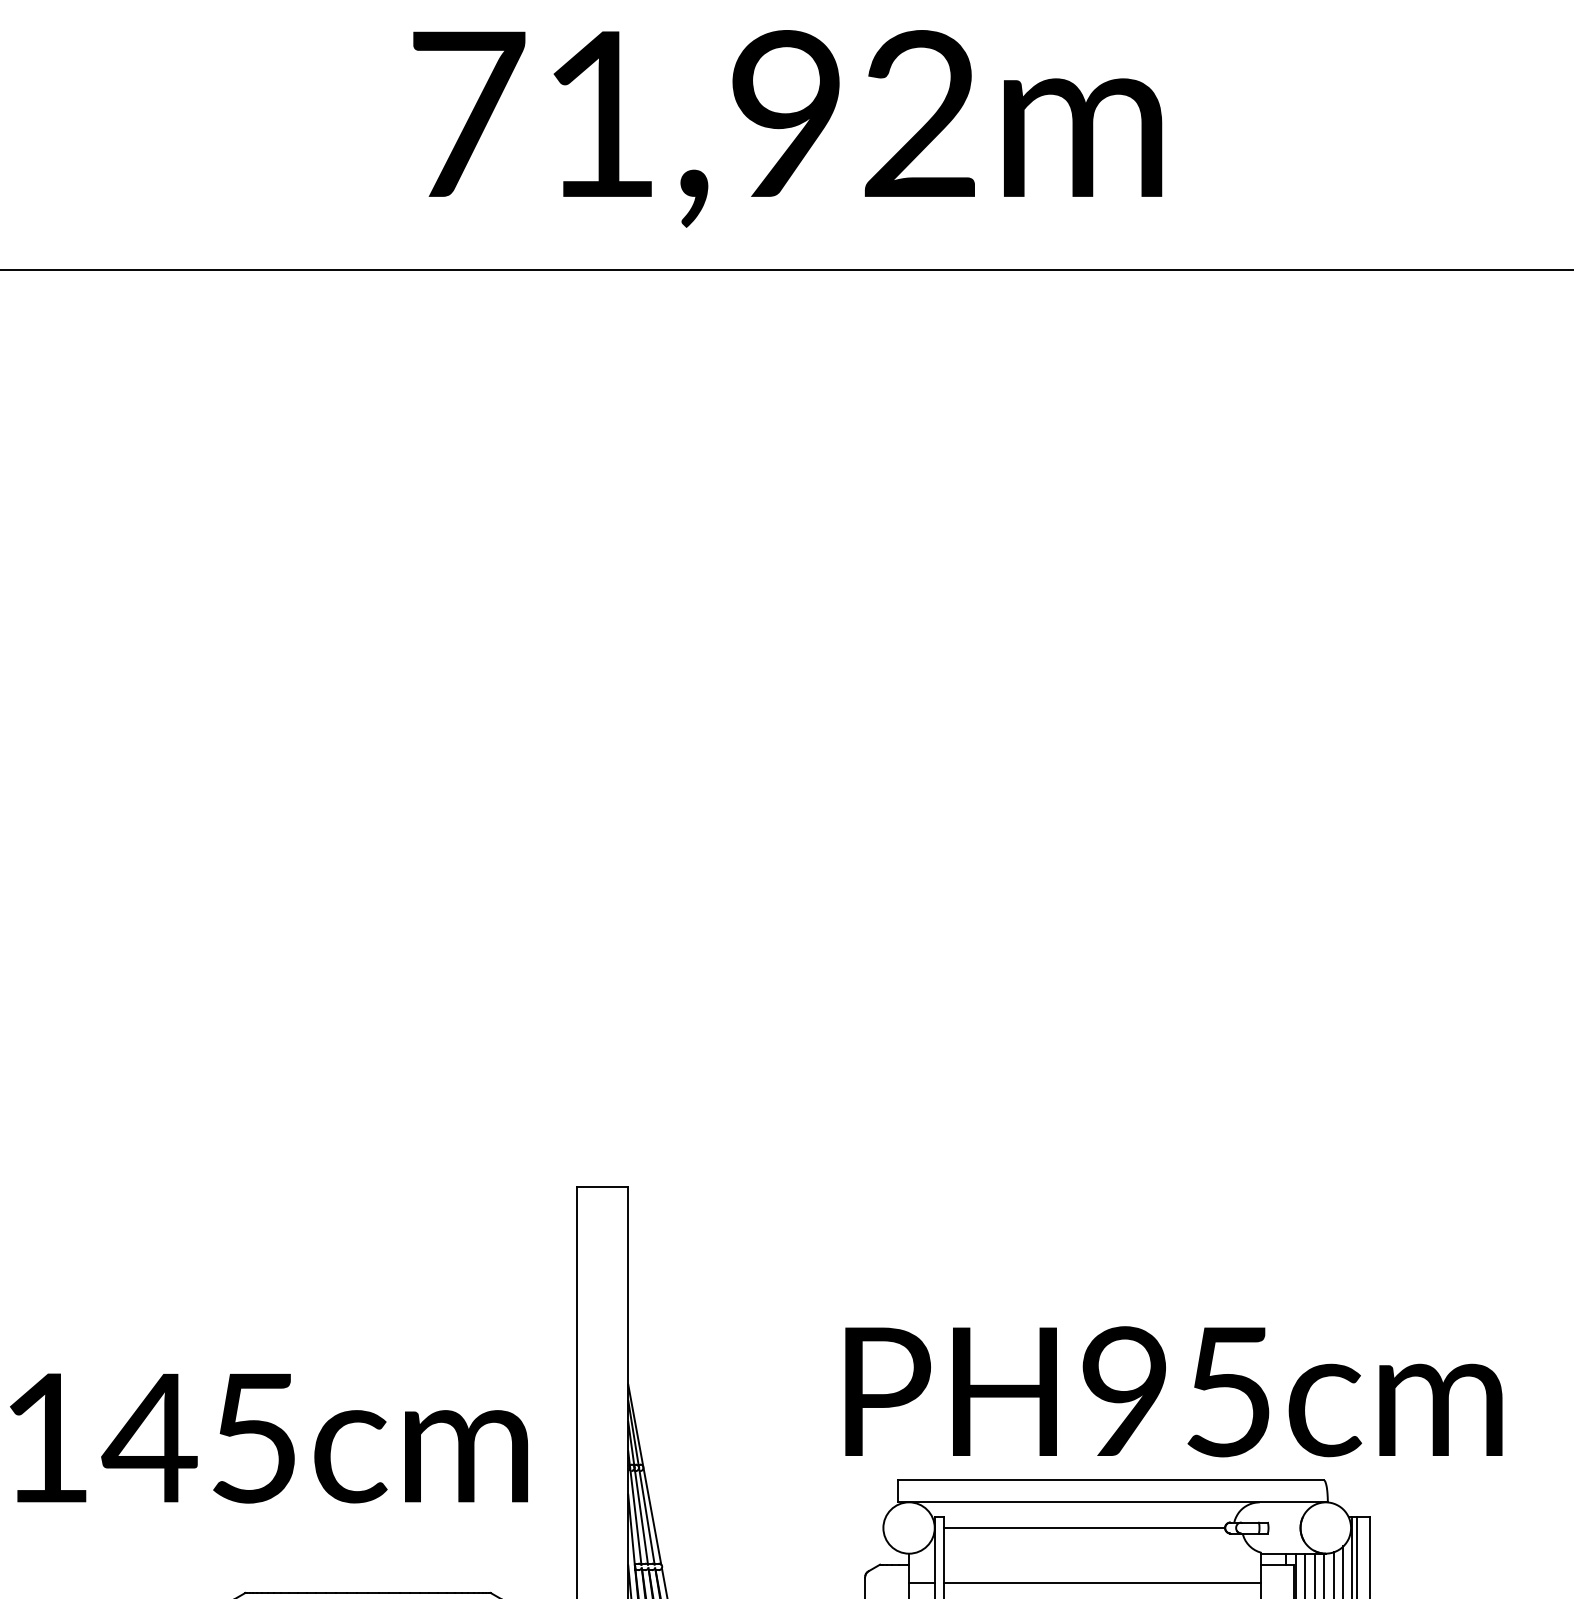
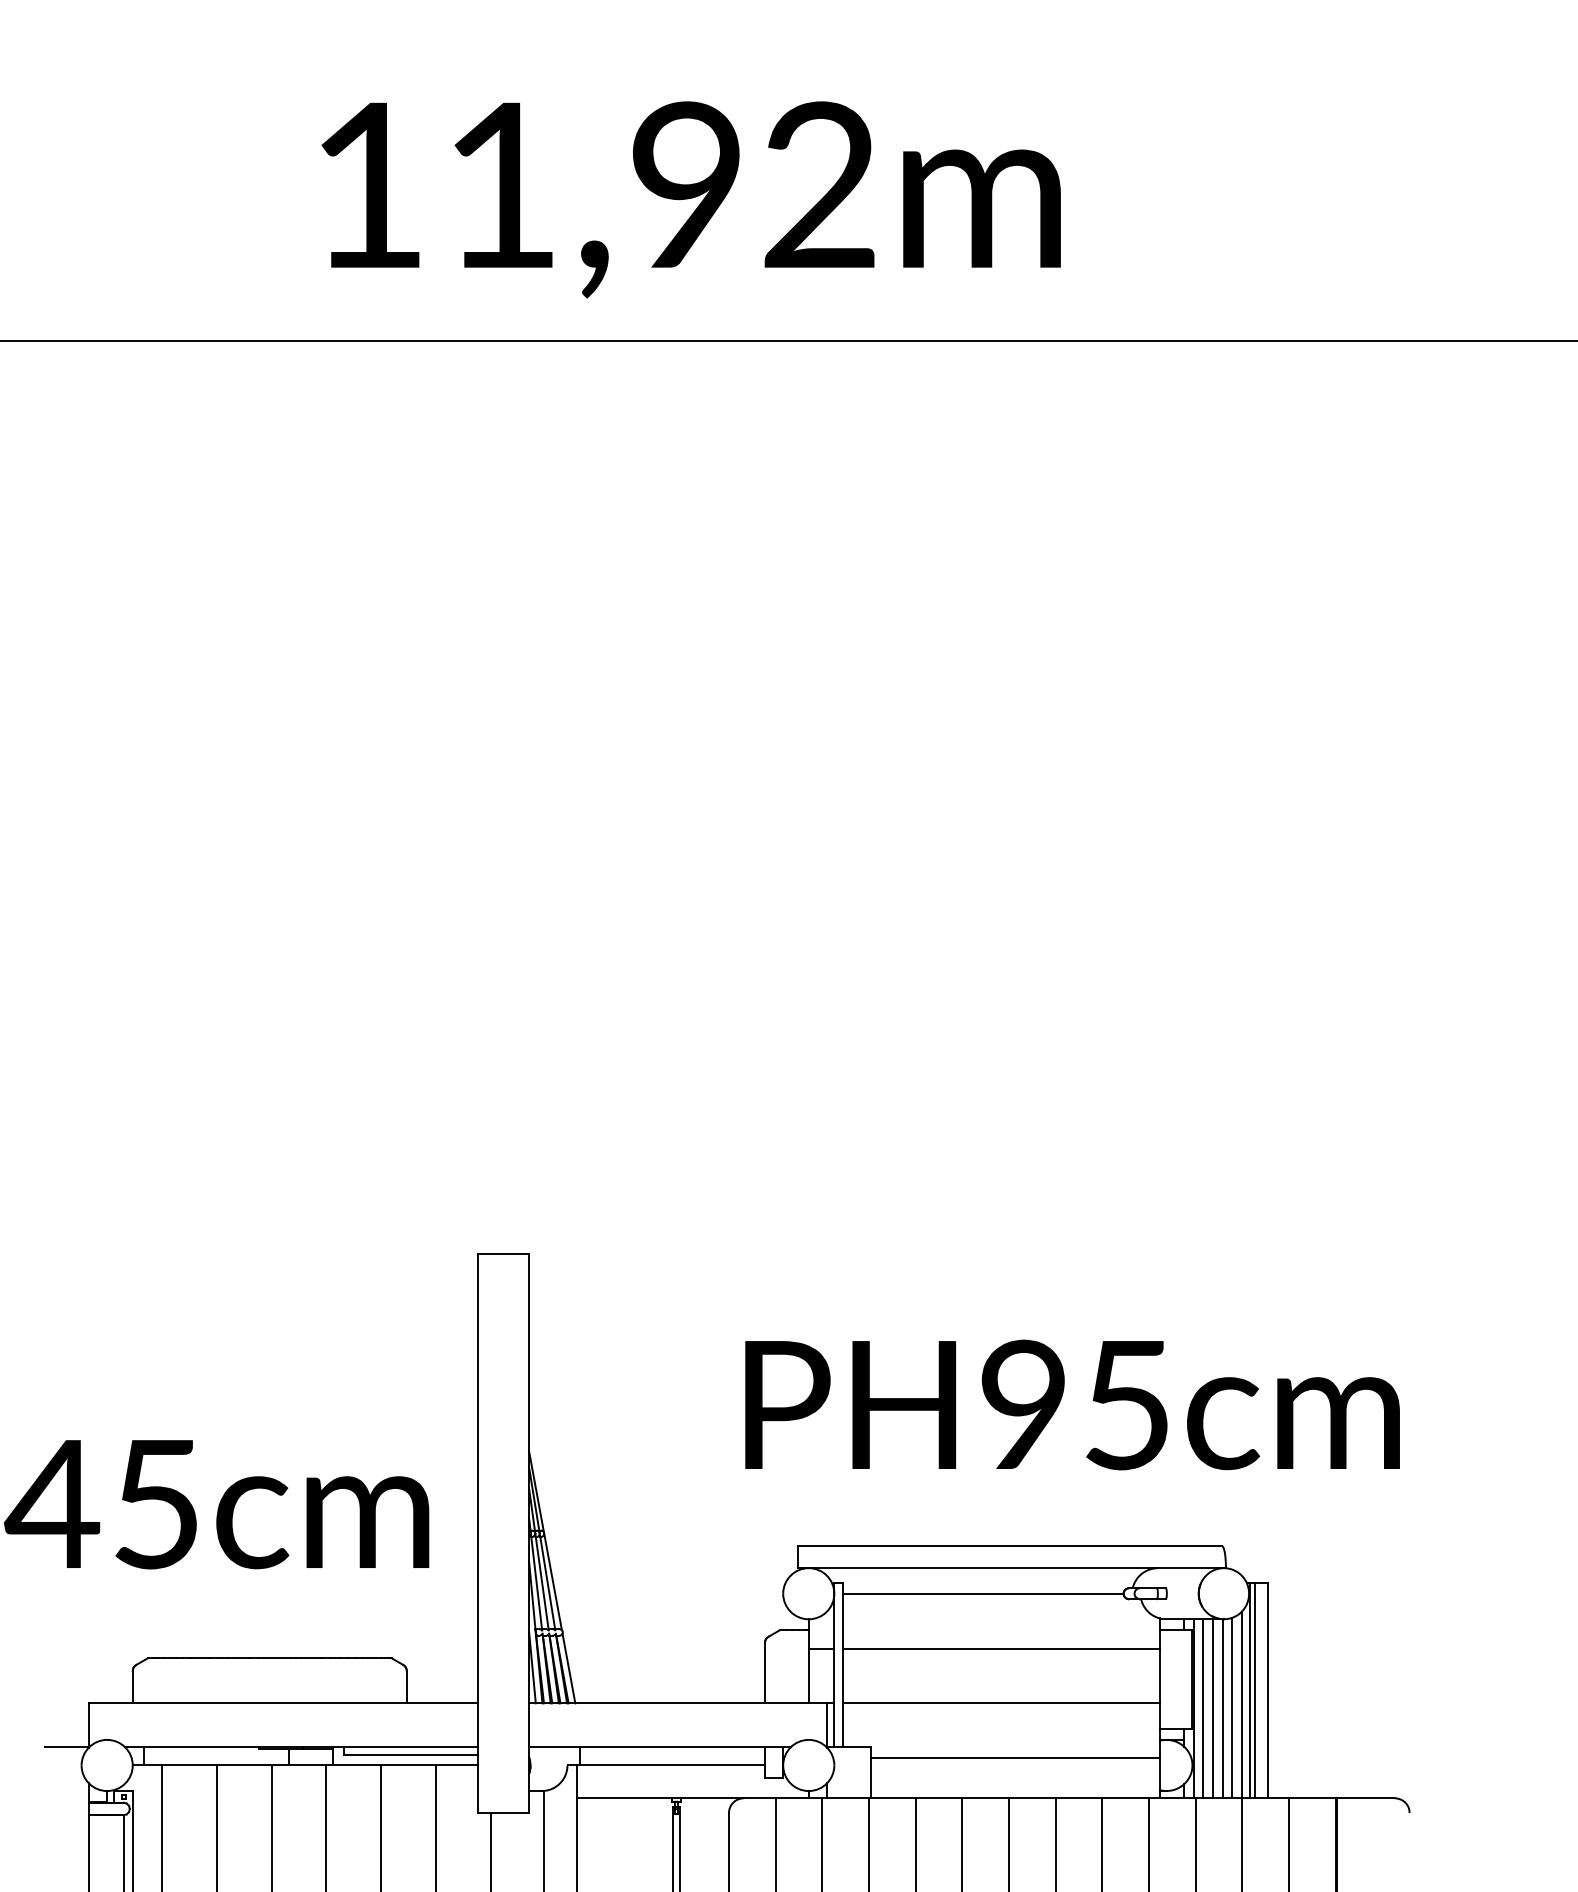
text: (469, 113) -> (370, 184), 71,92m -> 11,92m
text: (1173, 1391) -> (1072, 1404), moved

